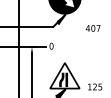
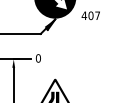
text: (92, 28) -> (90, 15), moved

